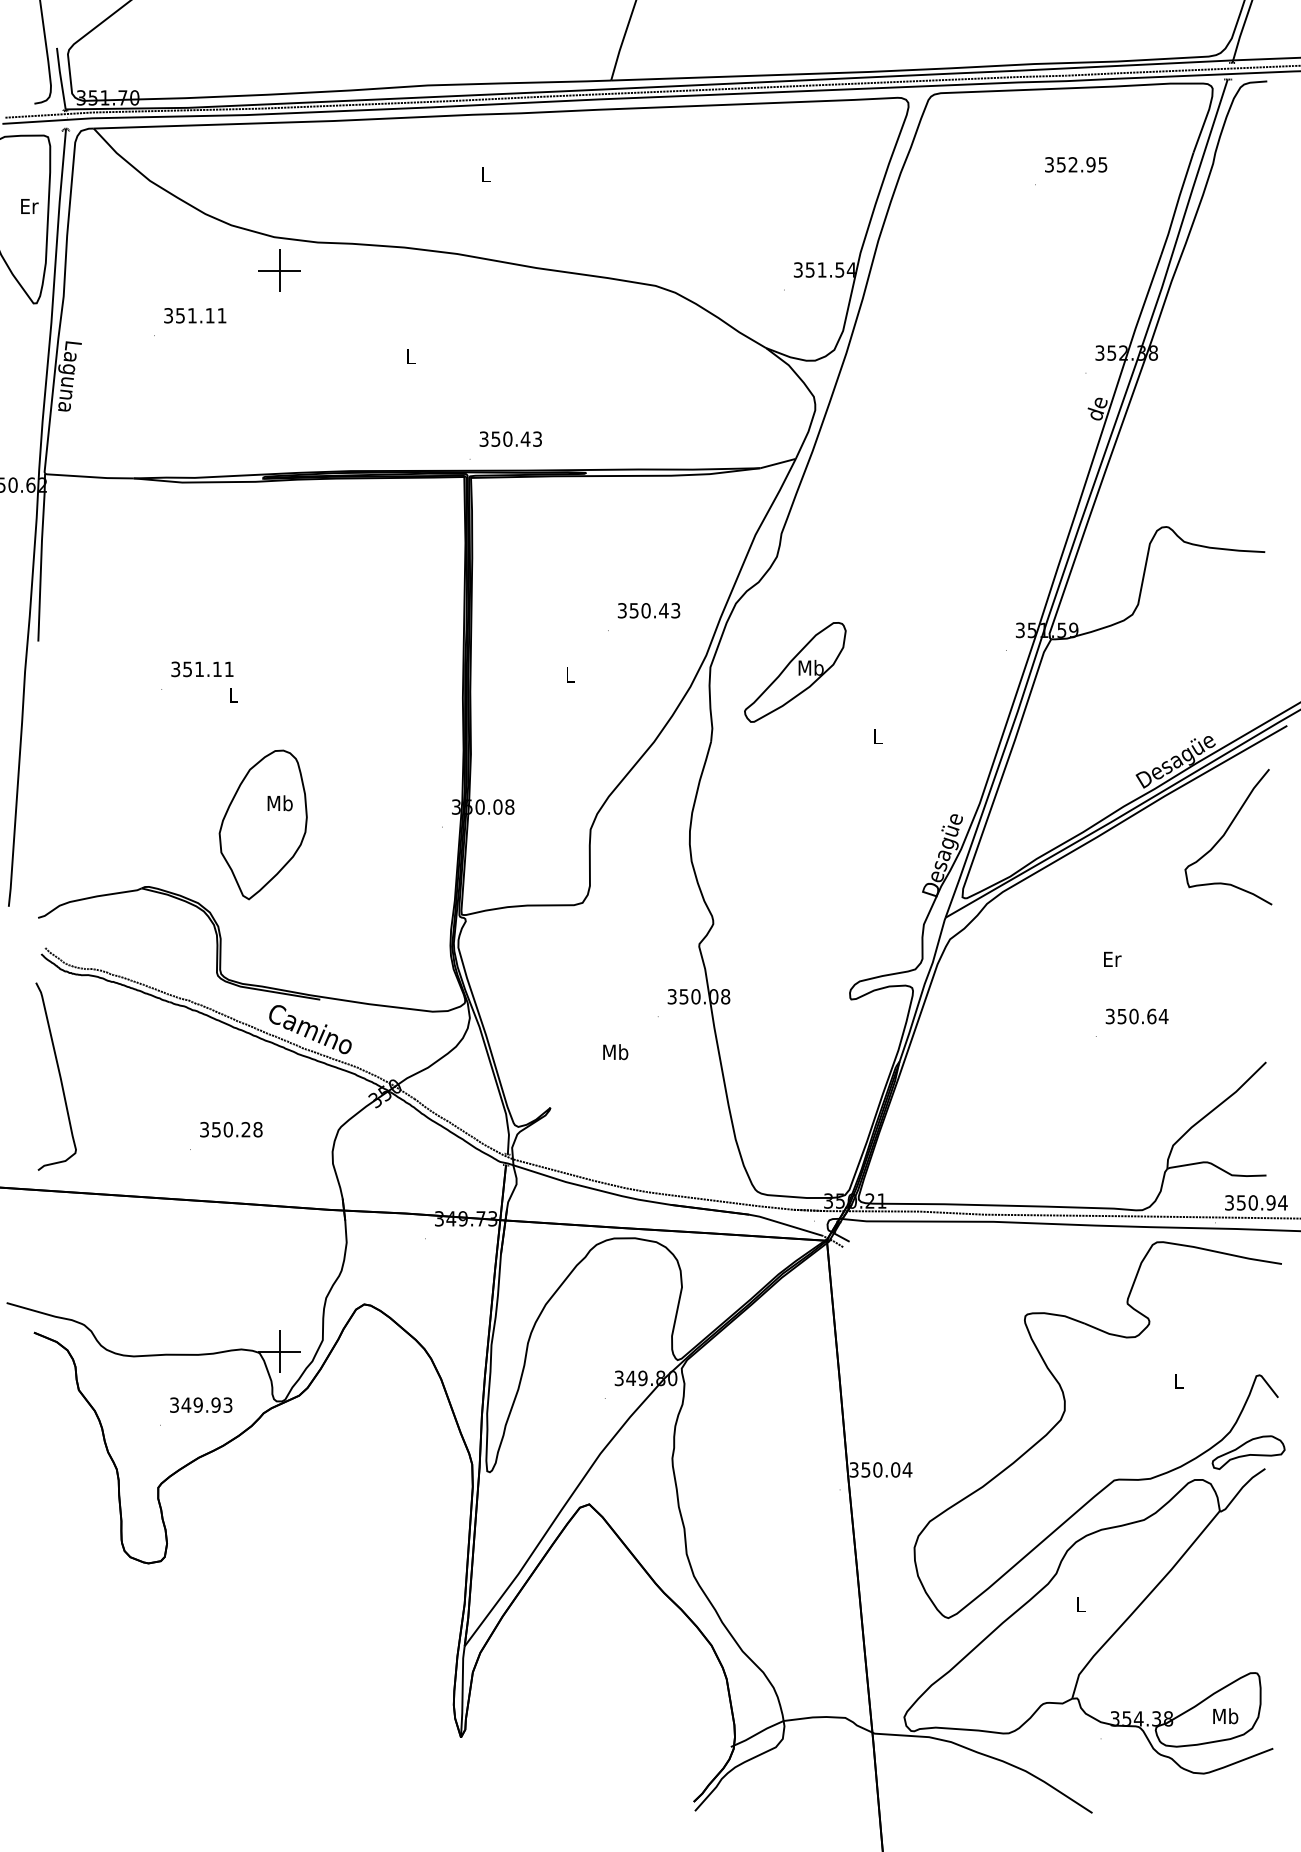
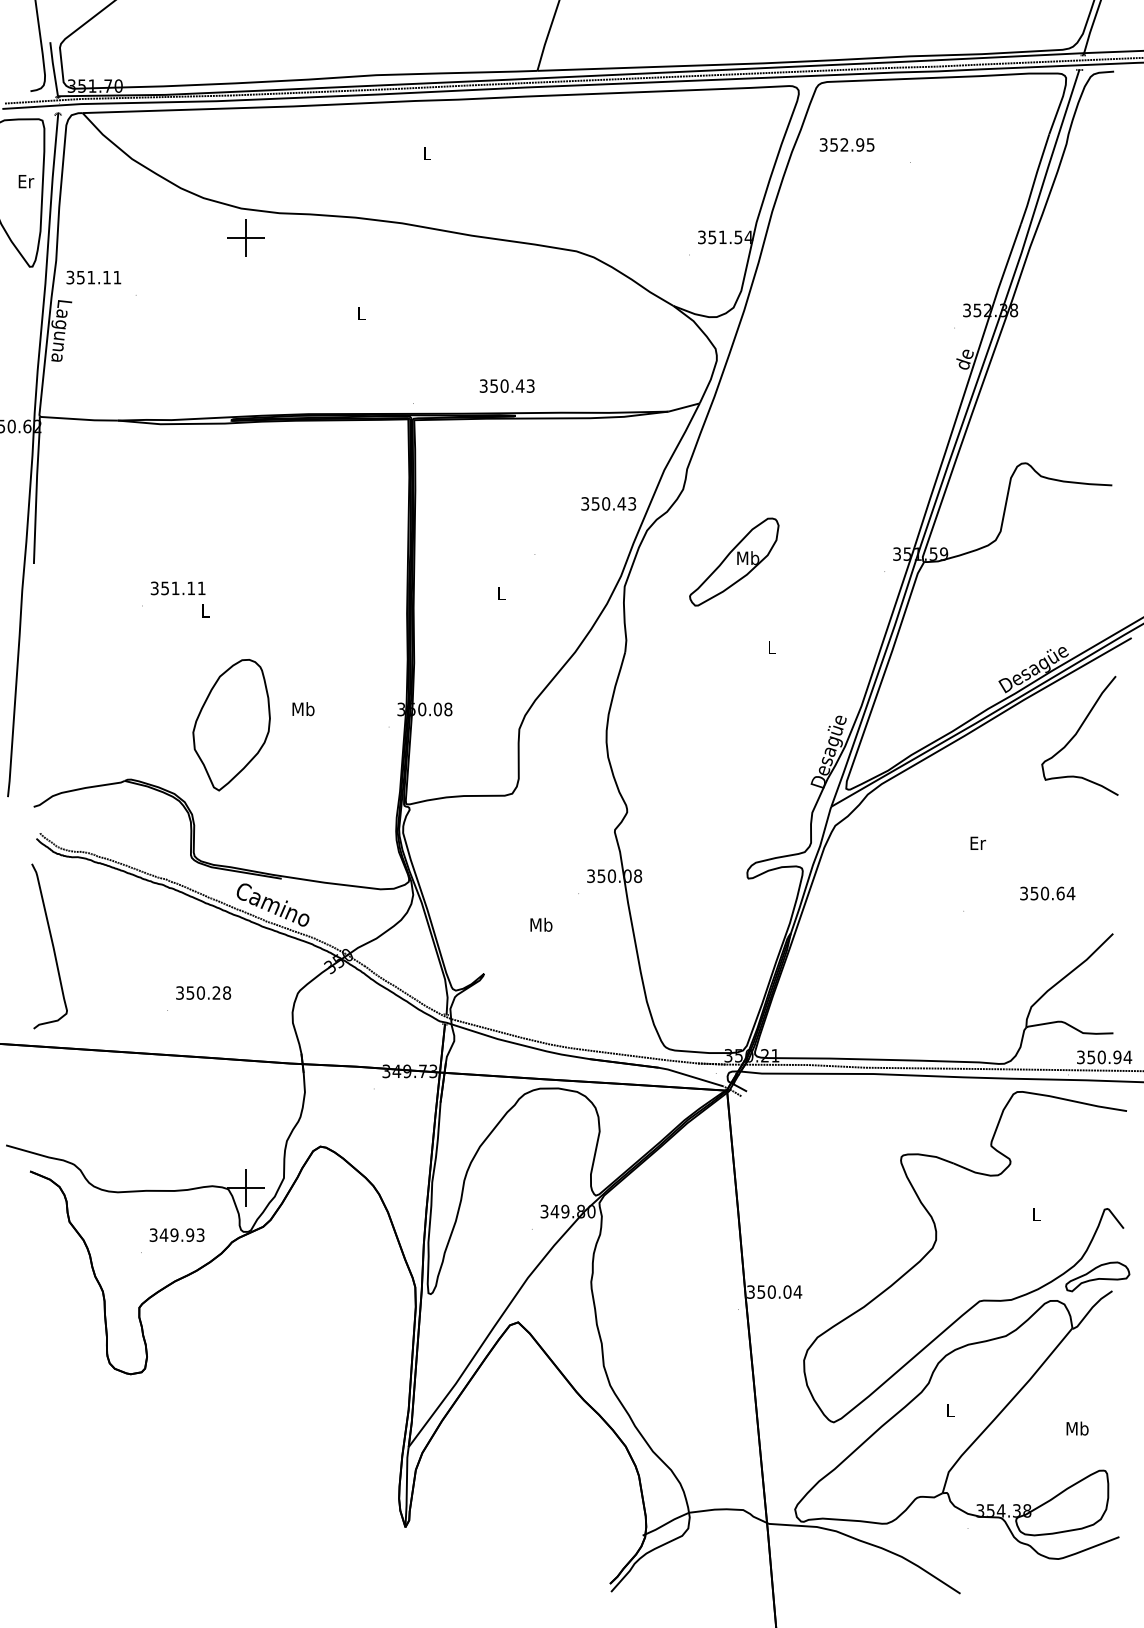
text: (1075, 164) -> (846, 144), moved
text: (194, 315) -> (93, 277), moved
text: (509, 438) -> (506, 385), moved
text: (648, 610) -> (608, 503), moved
part: (795, 671) -> (734, 561), moved
text: (280, 803) -> (303, 709), moved
text: (1136, 1016) -> (1047, 893), moved
text: (1225, 1716) -> (1077, 1428), moved

